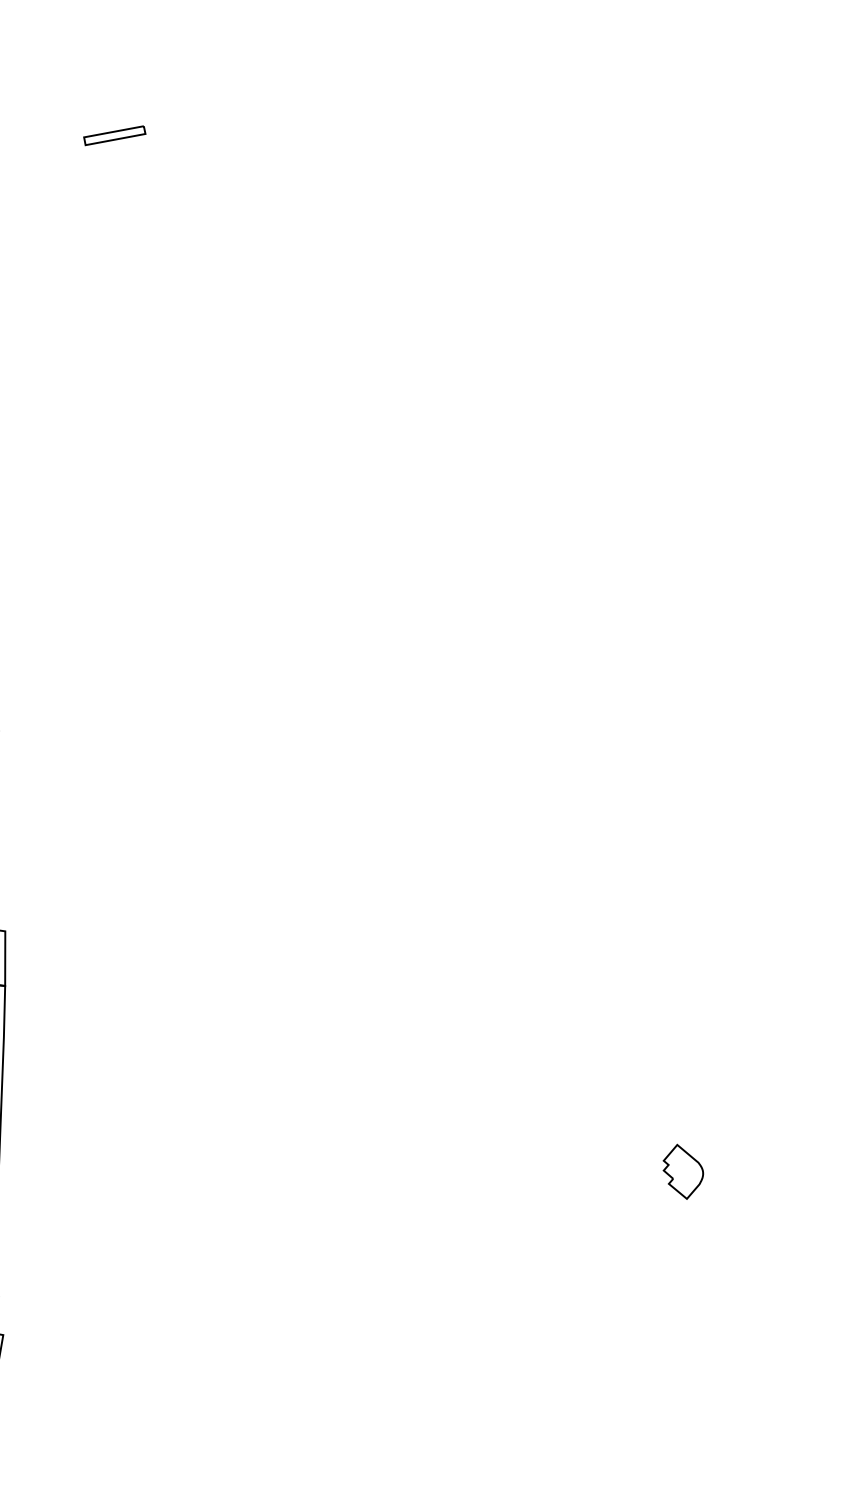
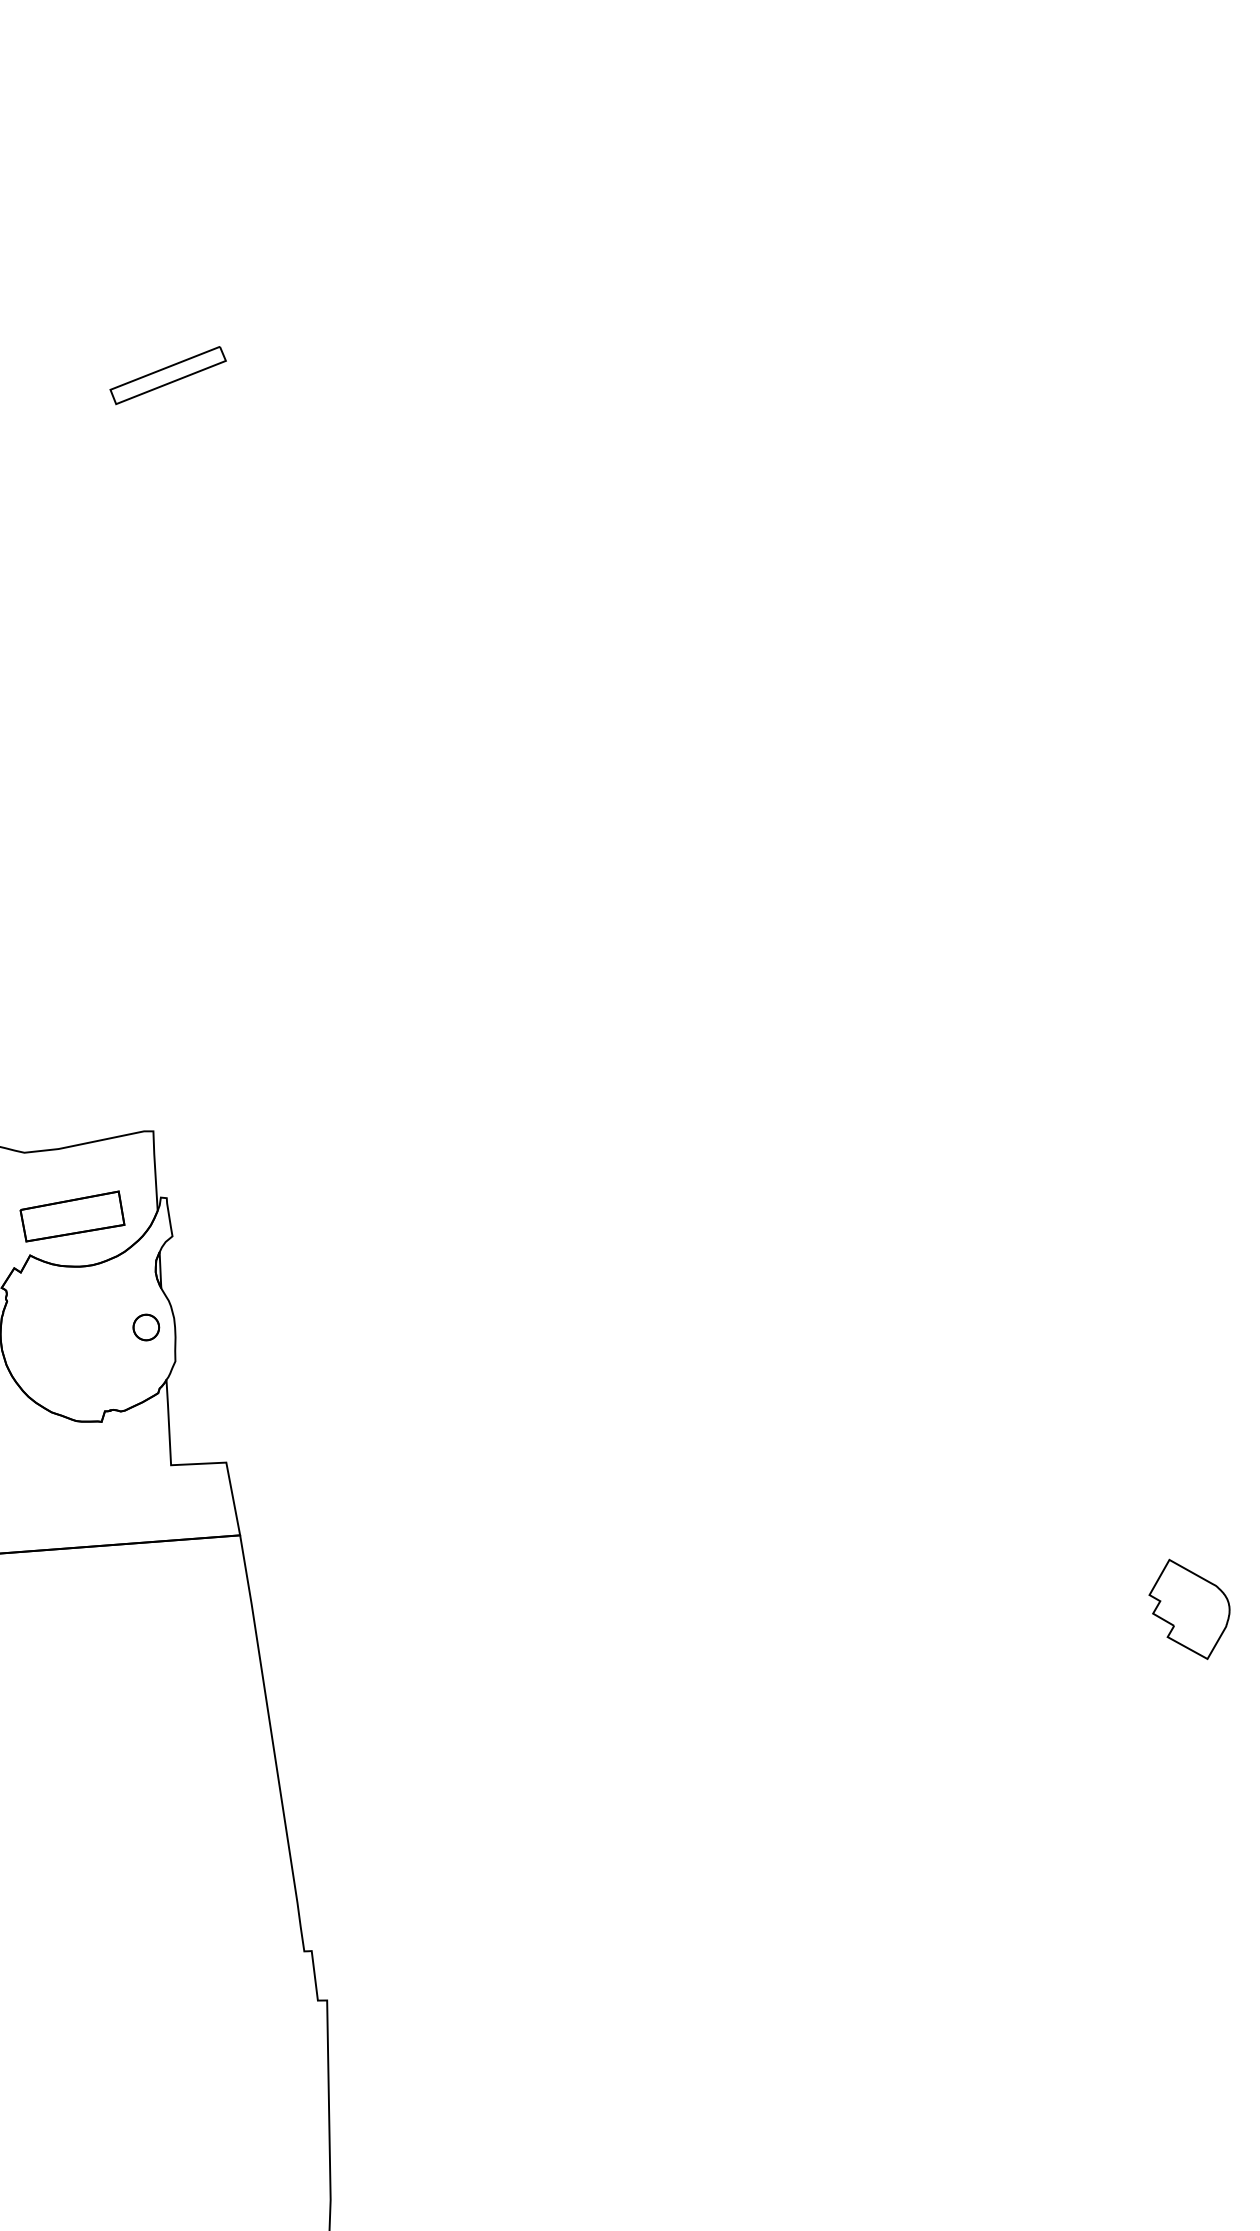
part: (114, 135) -> (167, 375), size x1.43
part: (682, 1171) -> (1189, 1608), size x1.43

